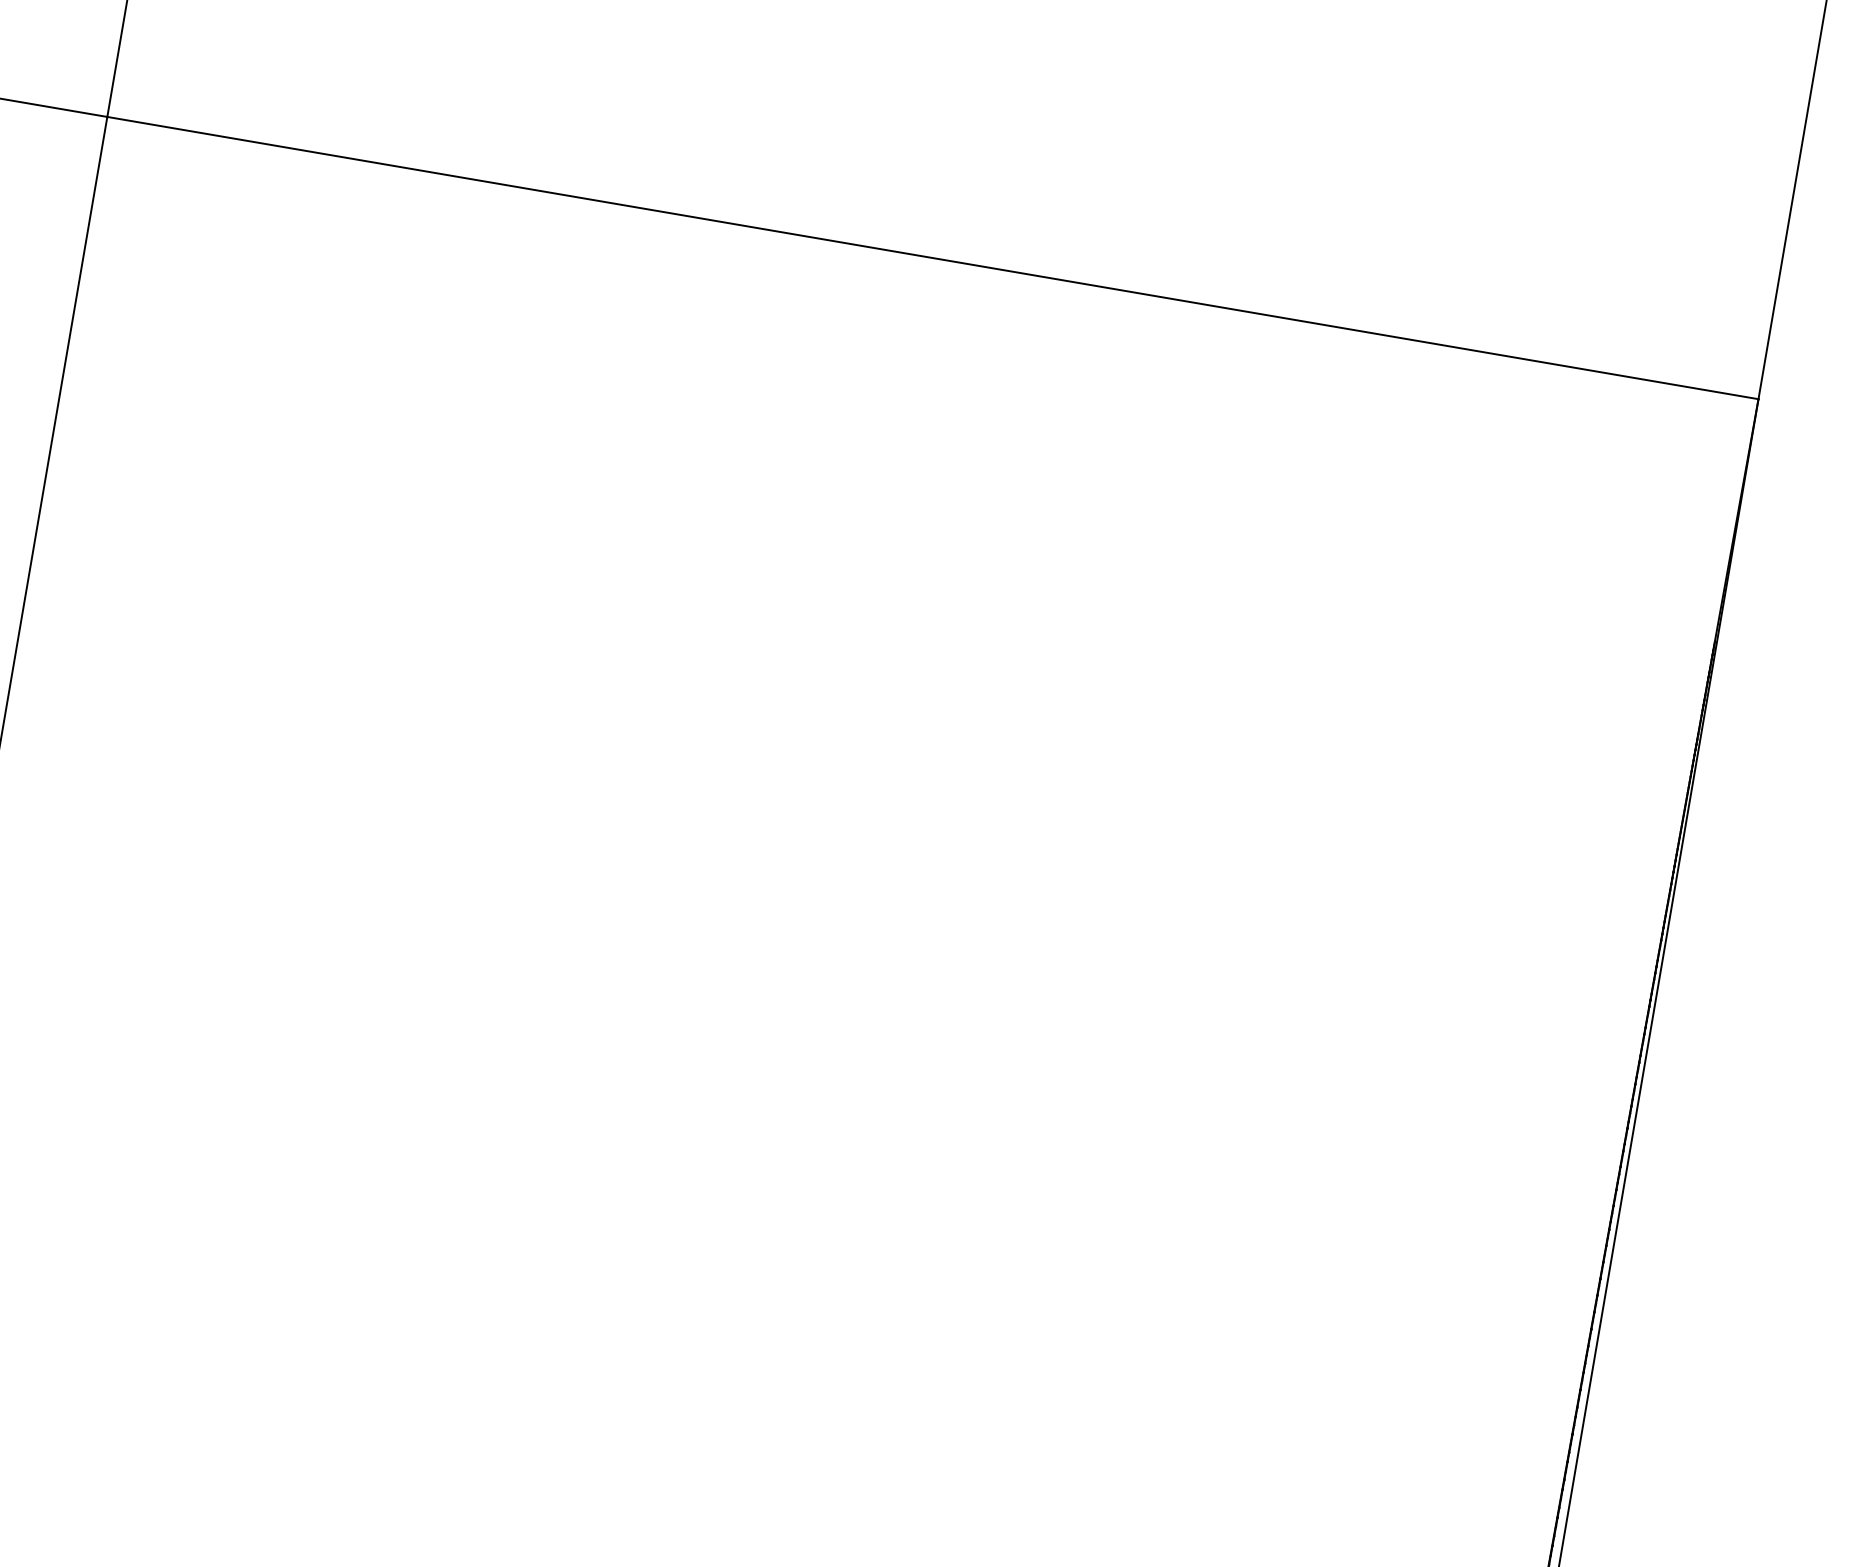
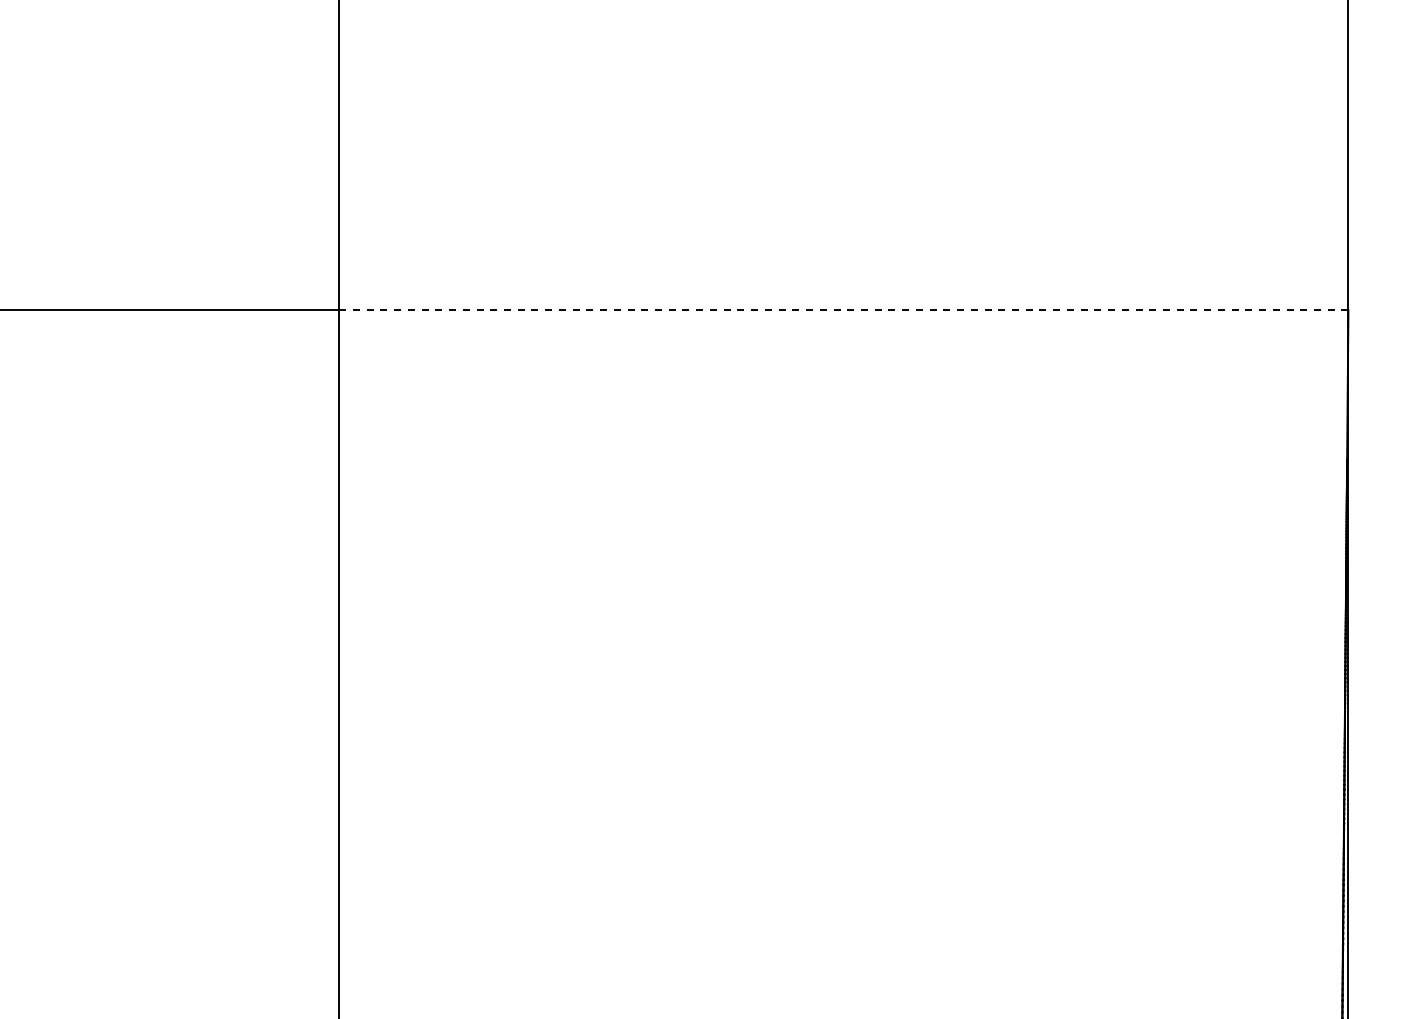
line: (932, 258) -> (843, 310), solid -> dashed

